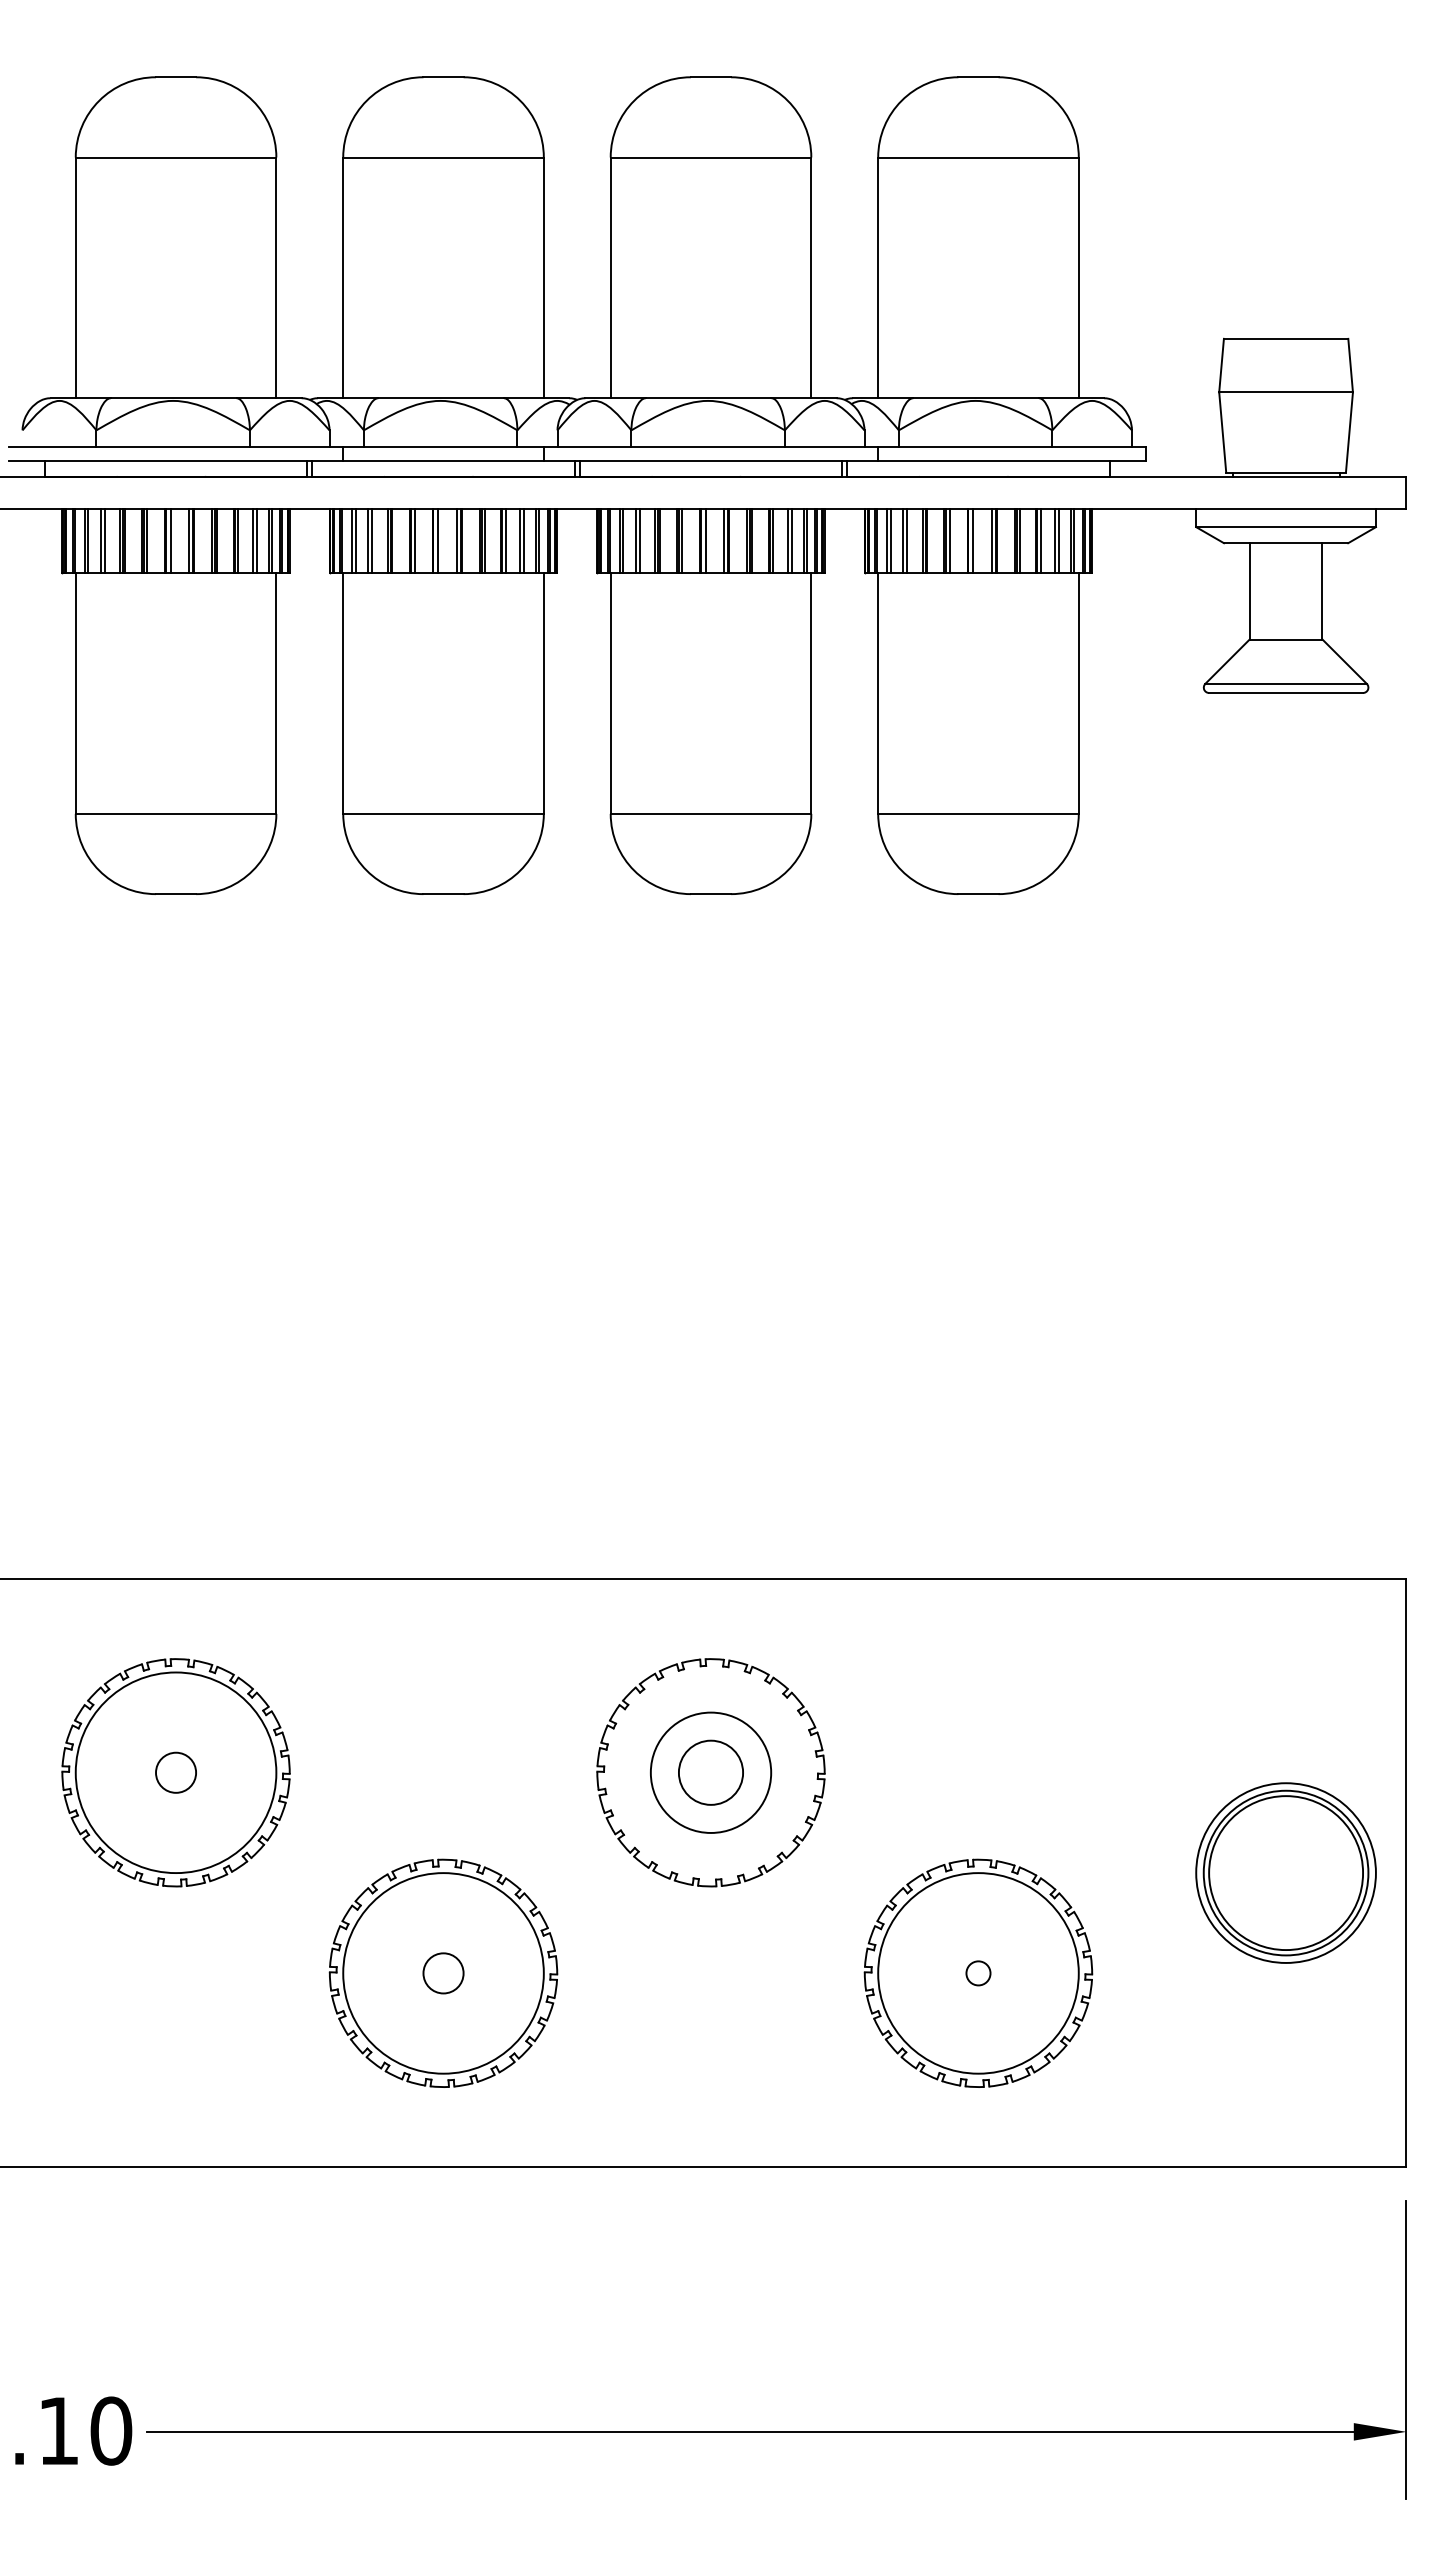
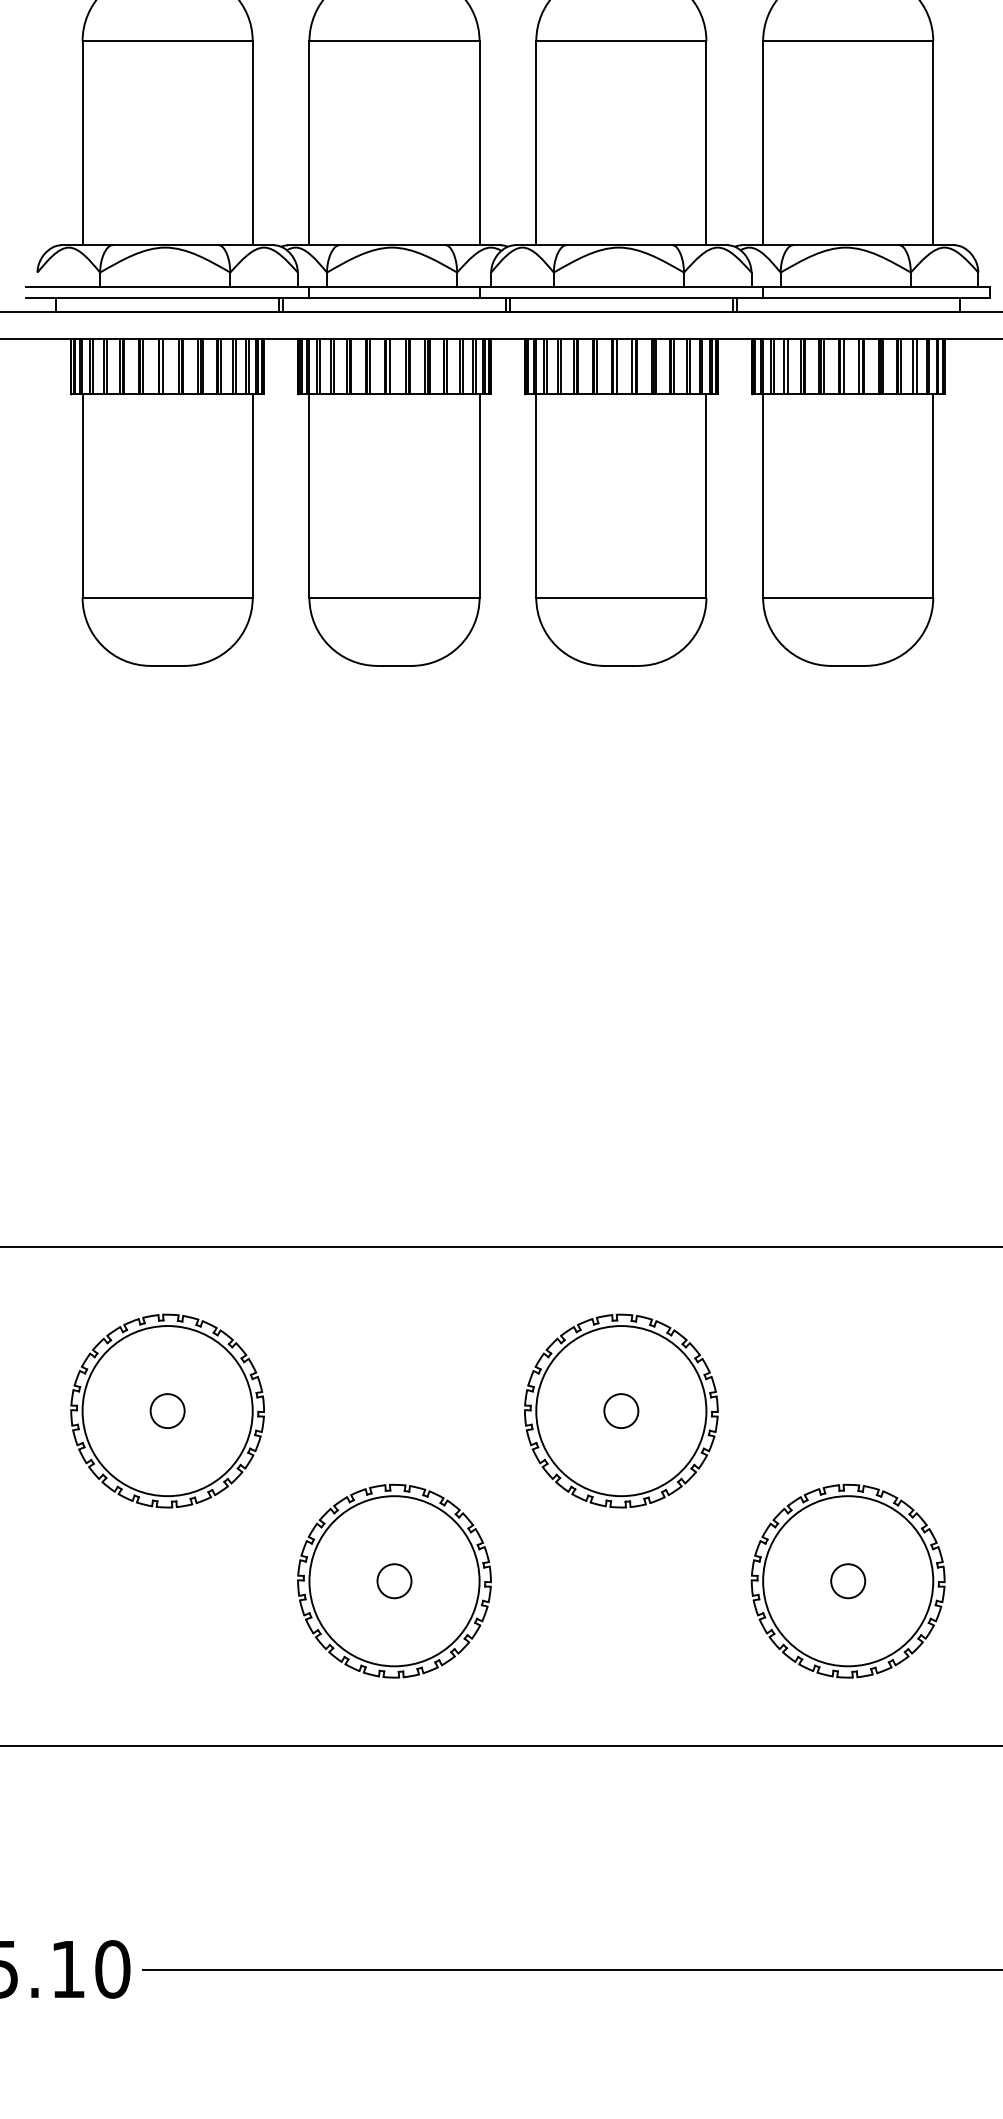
circle: (710, 1772) -> (620, 1410), size x0.62
circle: (710, 1772) -> (620, 1410), size x1.67
circle: (978, 1973) -> (848, 1581), size x1.67

